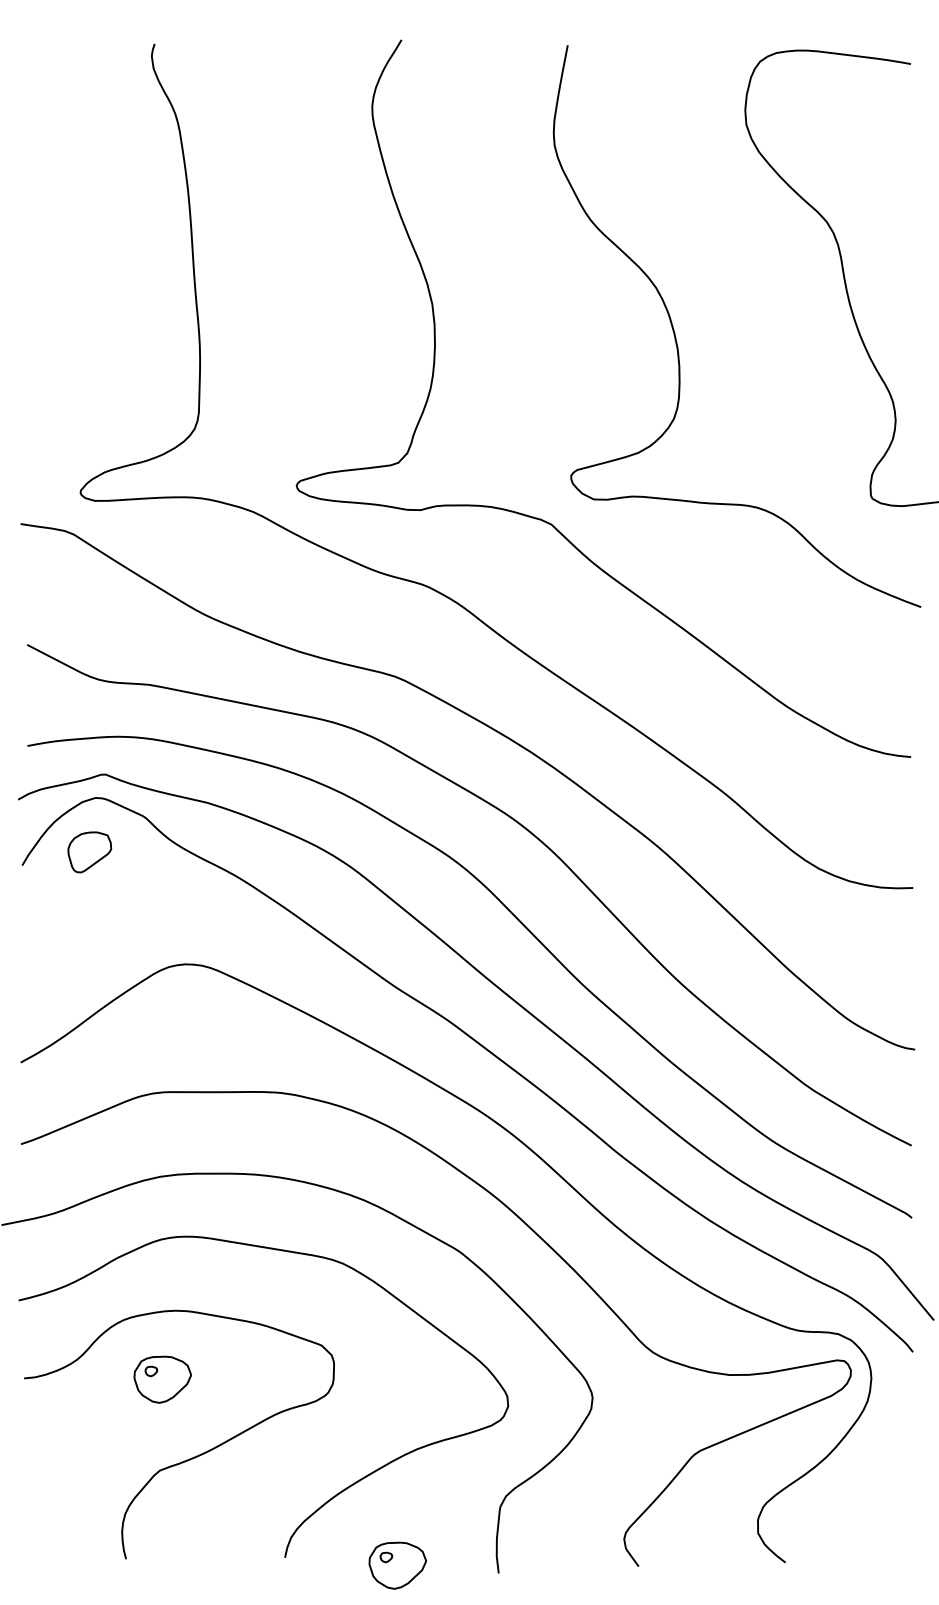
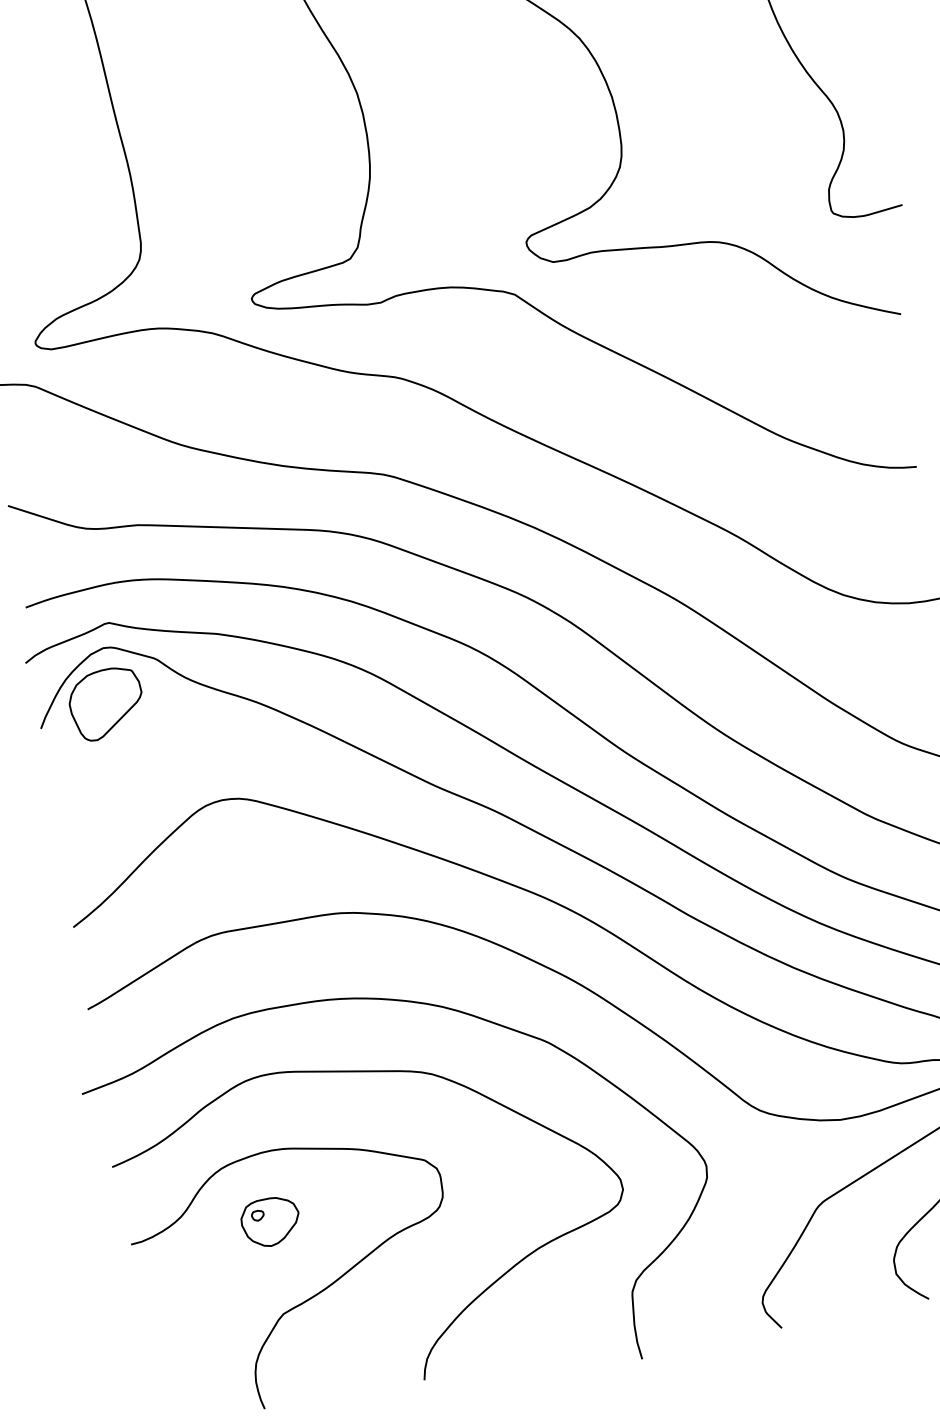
part: (89, 852) -> (106, 704), size x1.67
part: (397, 1565) -> (538, 1368), removed

